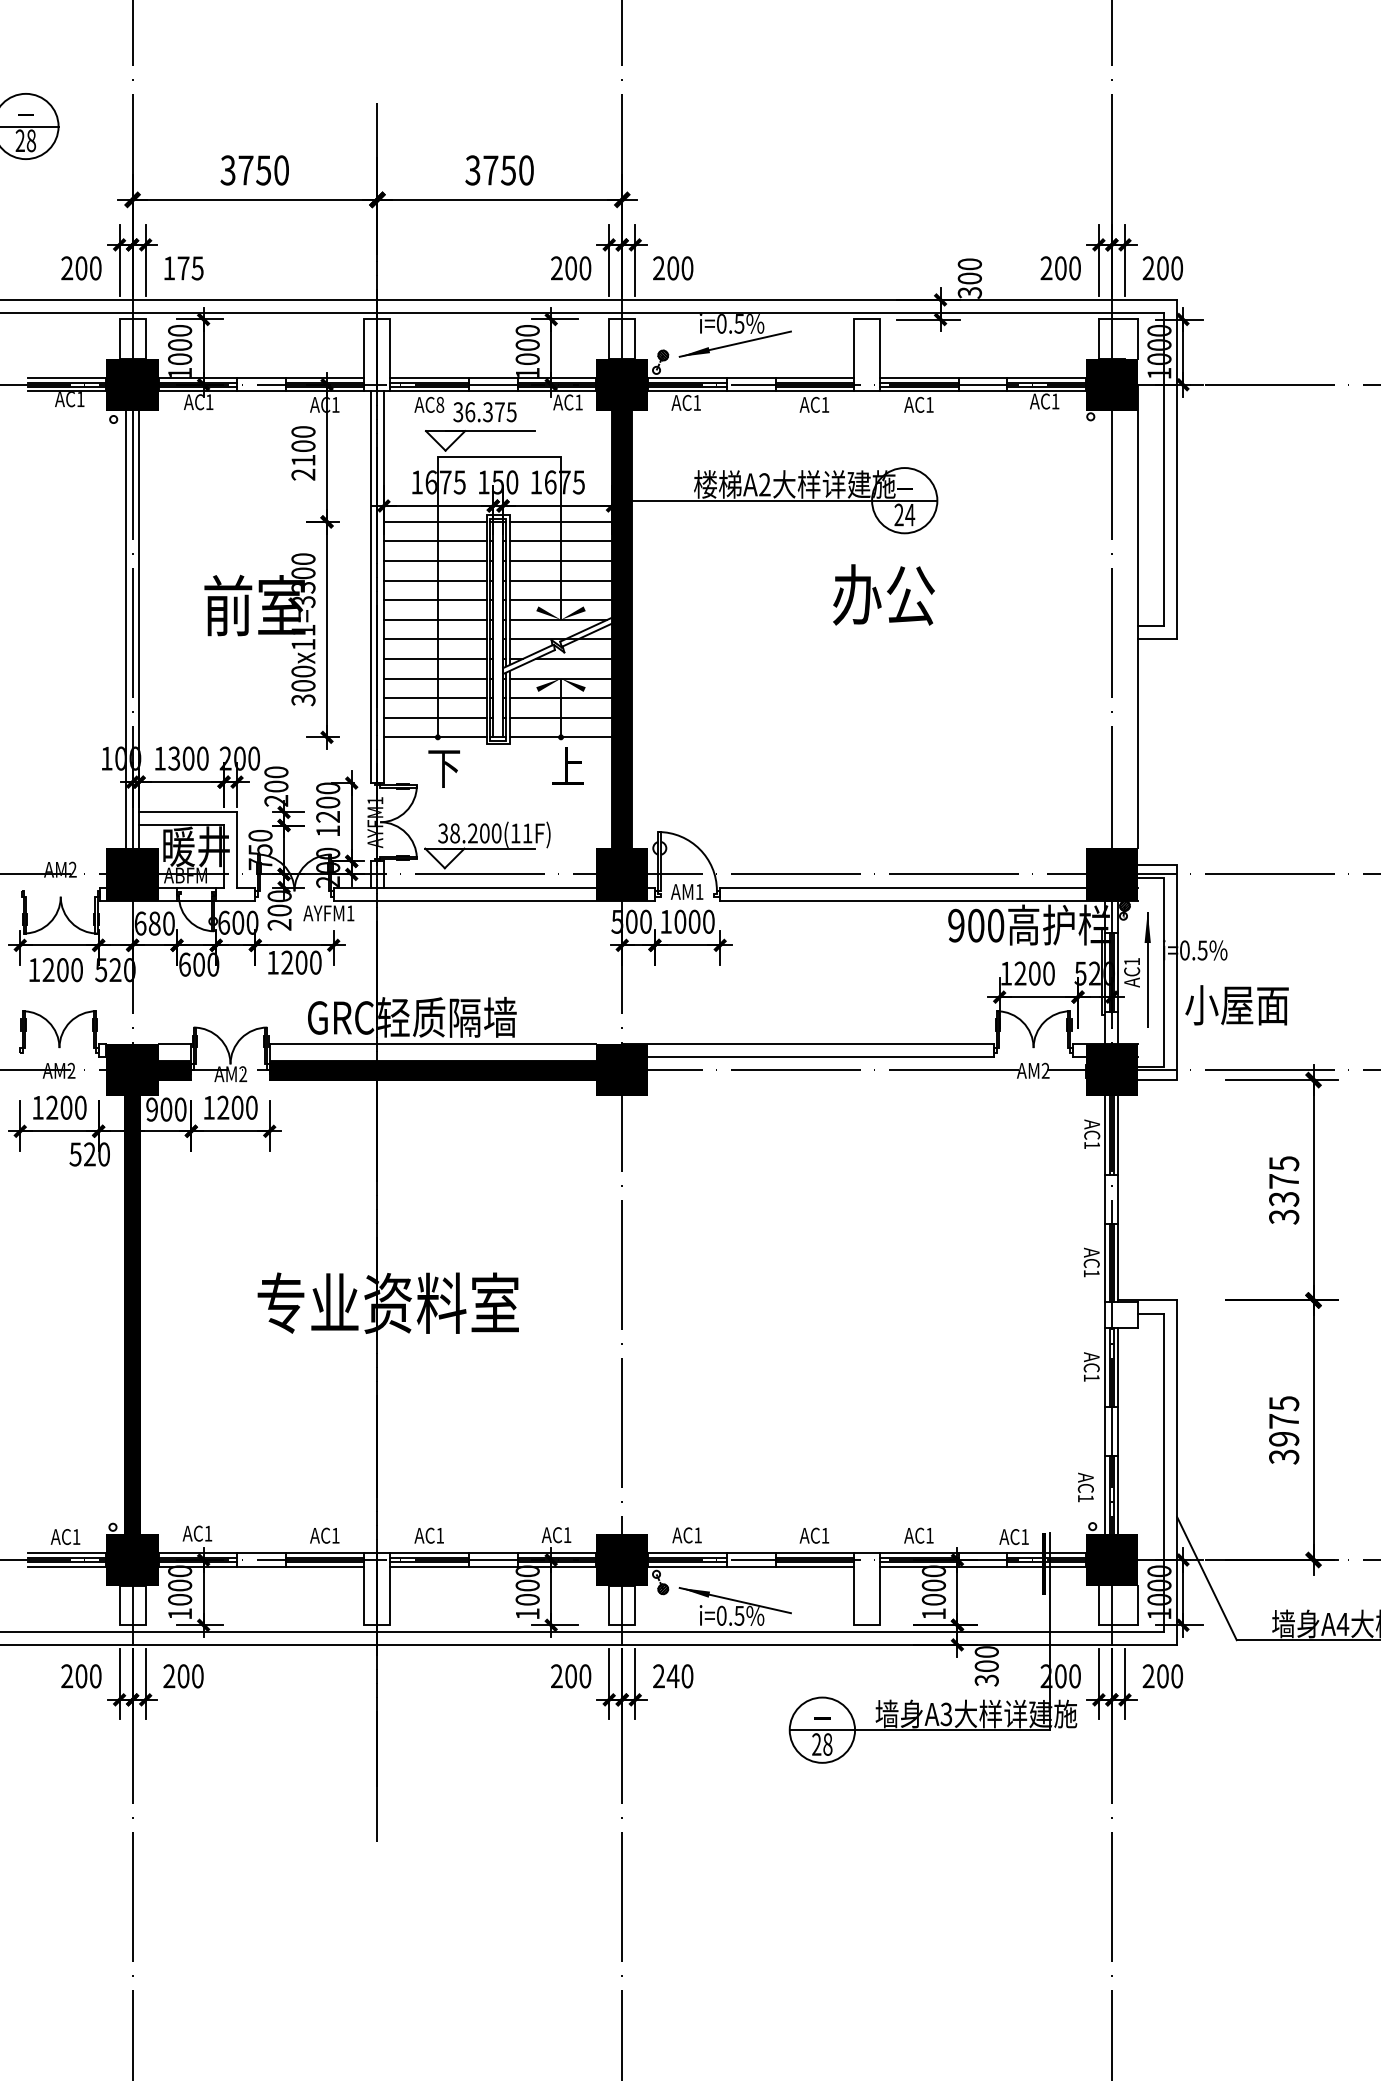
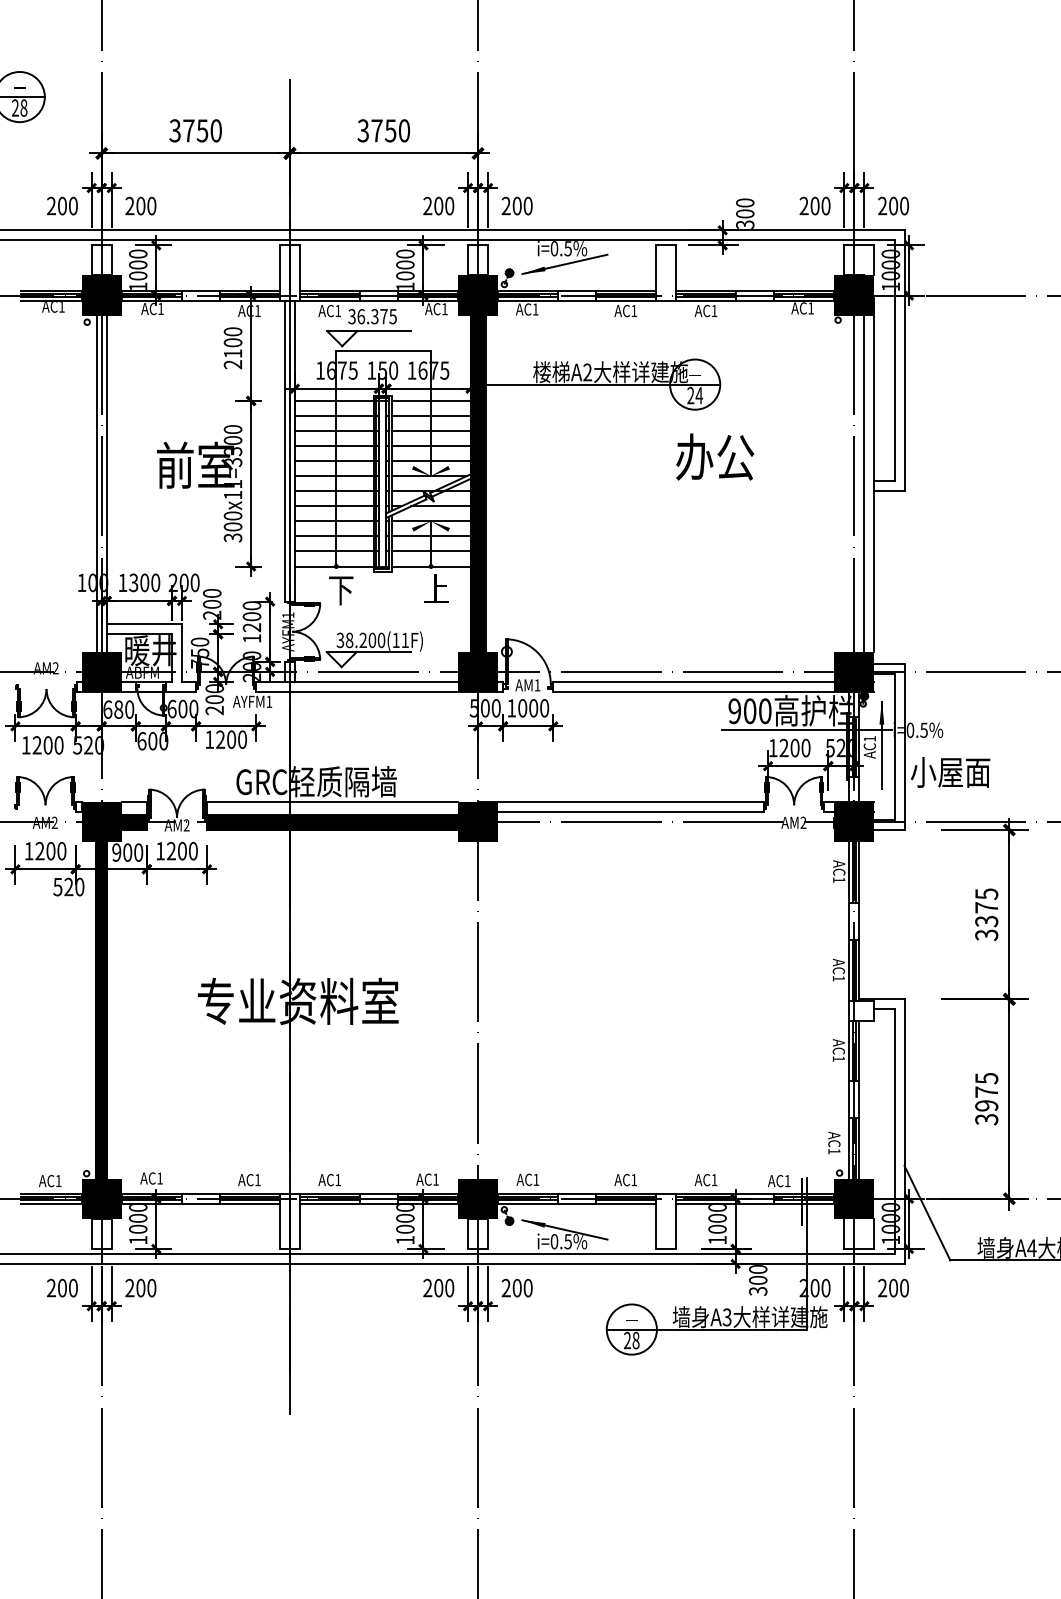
text: (183, 267) -> (140, 205), 175 -> 200
text: (440, 404) -> (338, 310), AC8 -> AC1
text: (884, 594) -> (715, 456), moved
line: (1125, 616) -> (864, 473), added
line: (1050, 949) -> (807, 729), added
text: (673, 1675) -> (517, 1287), 240 -> 200

